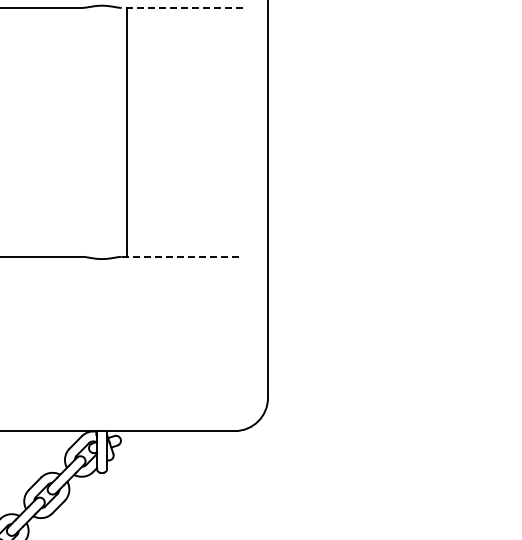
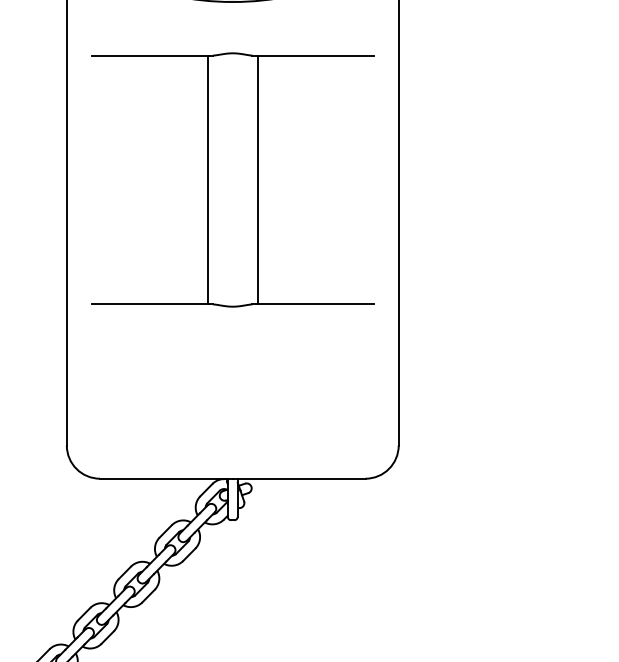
line: (181, 7) -> (312, 55), dashed -> solid
line: (76, 131) -> (207, 179), added
line: (181, 256) -> (312, 304), dashed -> solid

